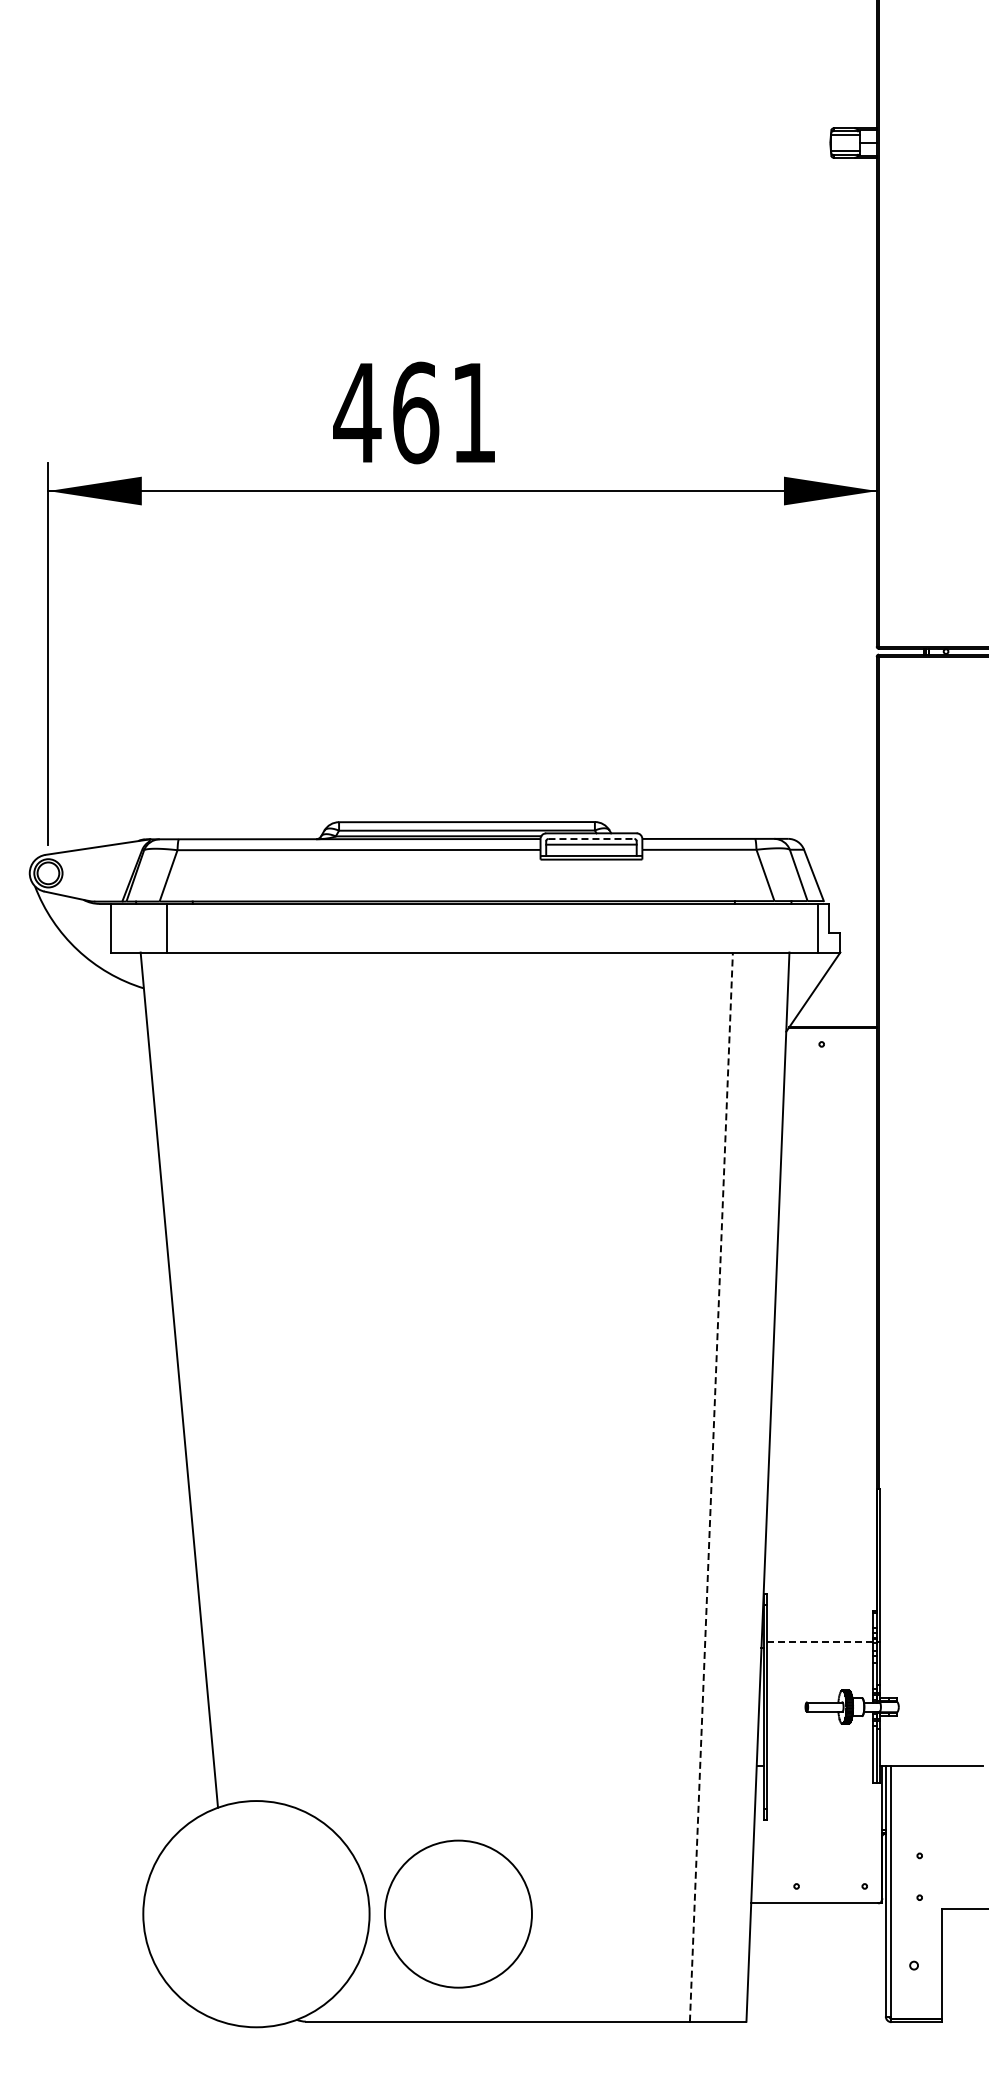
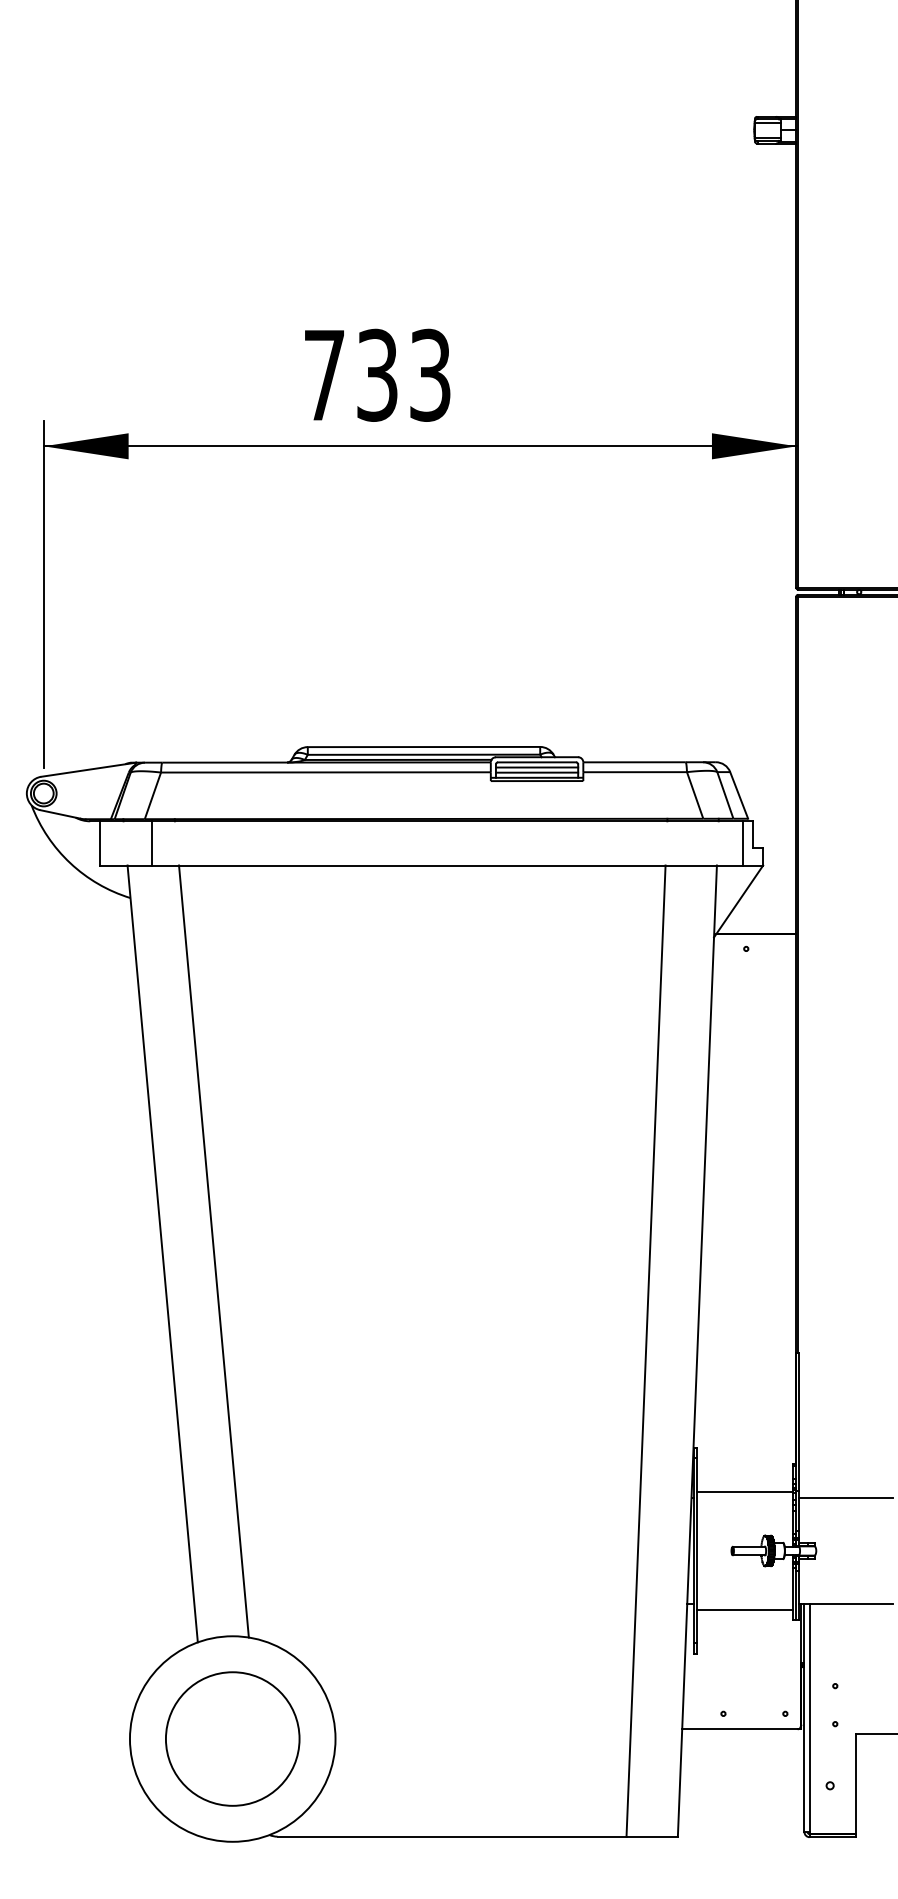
text: (414, 412) -> (376, 374), 461 -> 733
line: (591, 839) -> (537, 762), dashed -> solid
line: (591, 850) -> (537, 772), added
line: (235, 1377) -> (213, 1251), added
line: (711, 1487) -> (646, 1351), dashed -> solid
line: (819, 1642) -> (744, 1492), dashed -> solid
line: (931, 1648) -> (845, 1497), added
line: (820, 1771) -> (745, 1609), added
circle: (458, 1913) -> (232, 1738), moved

